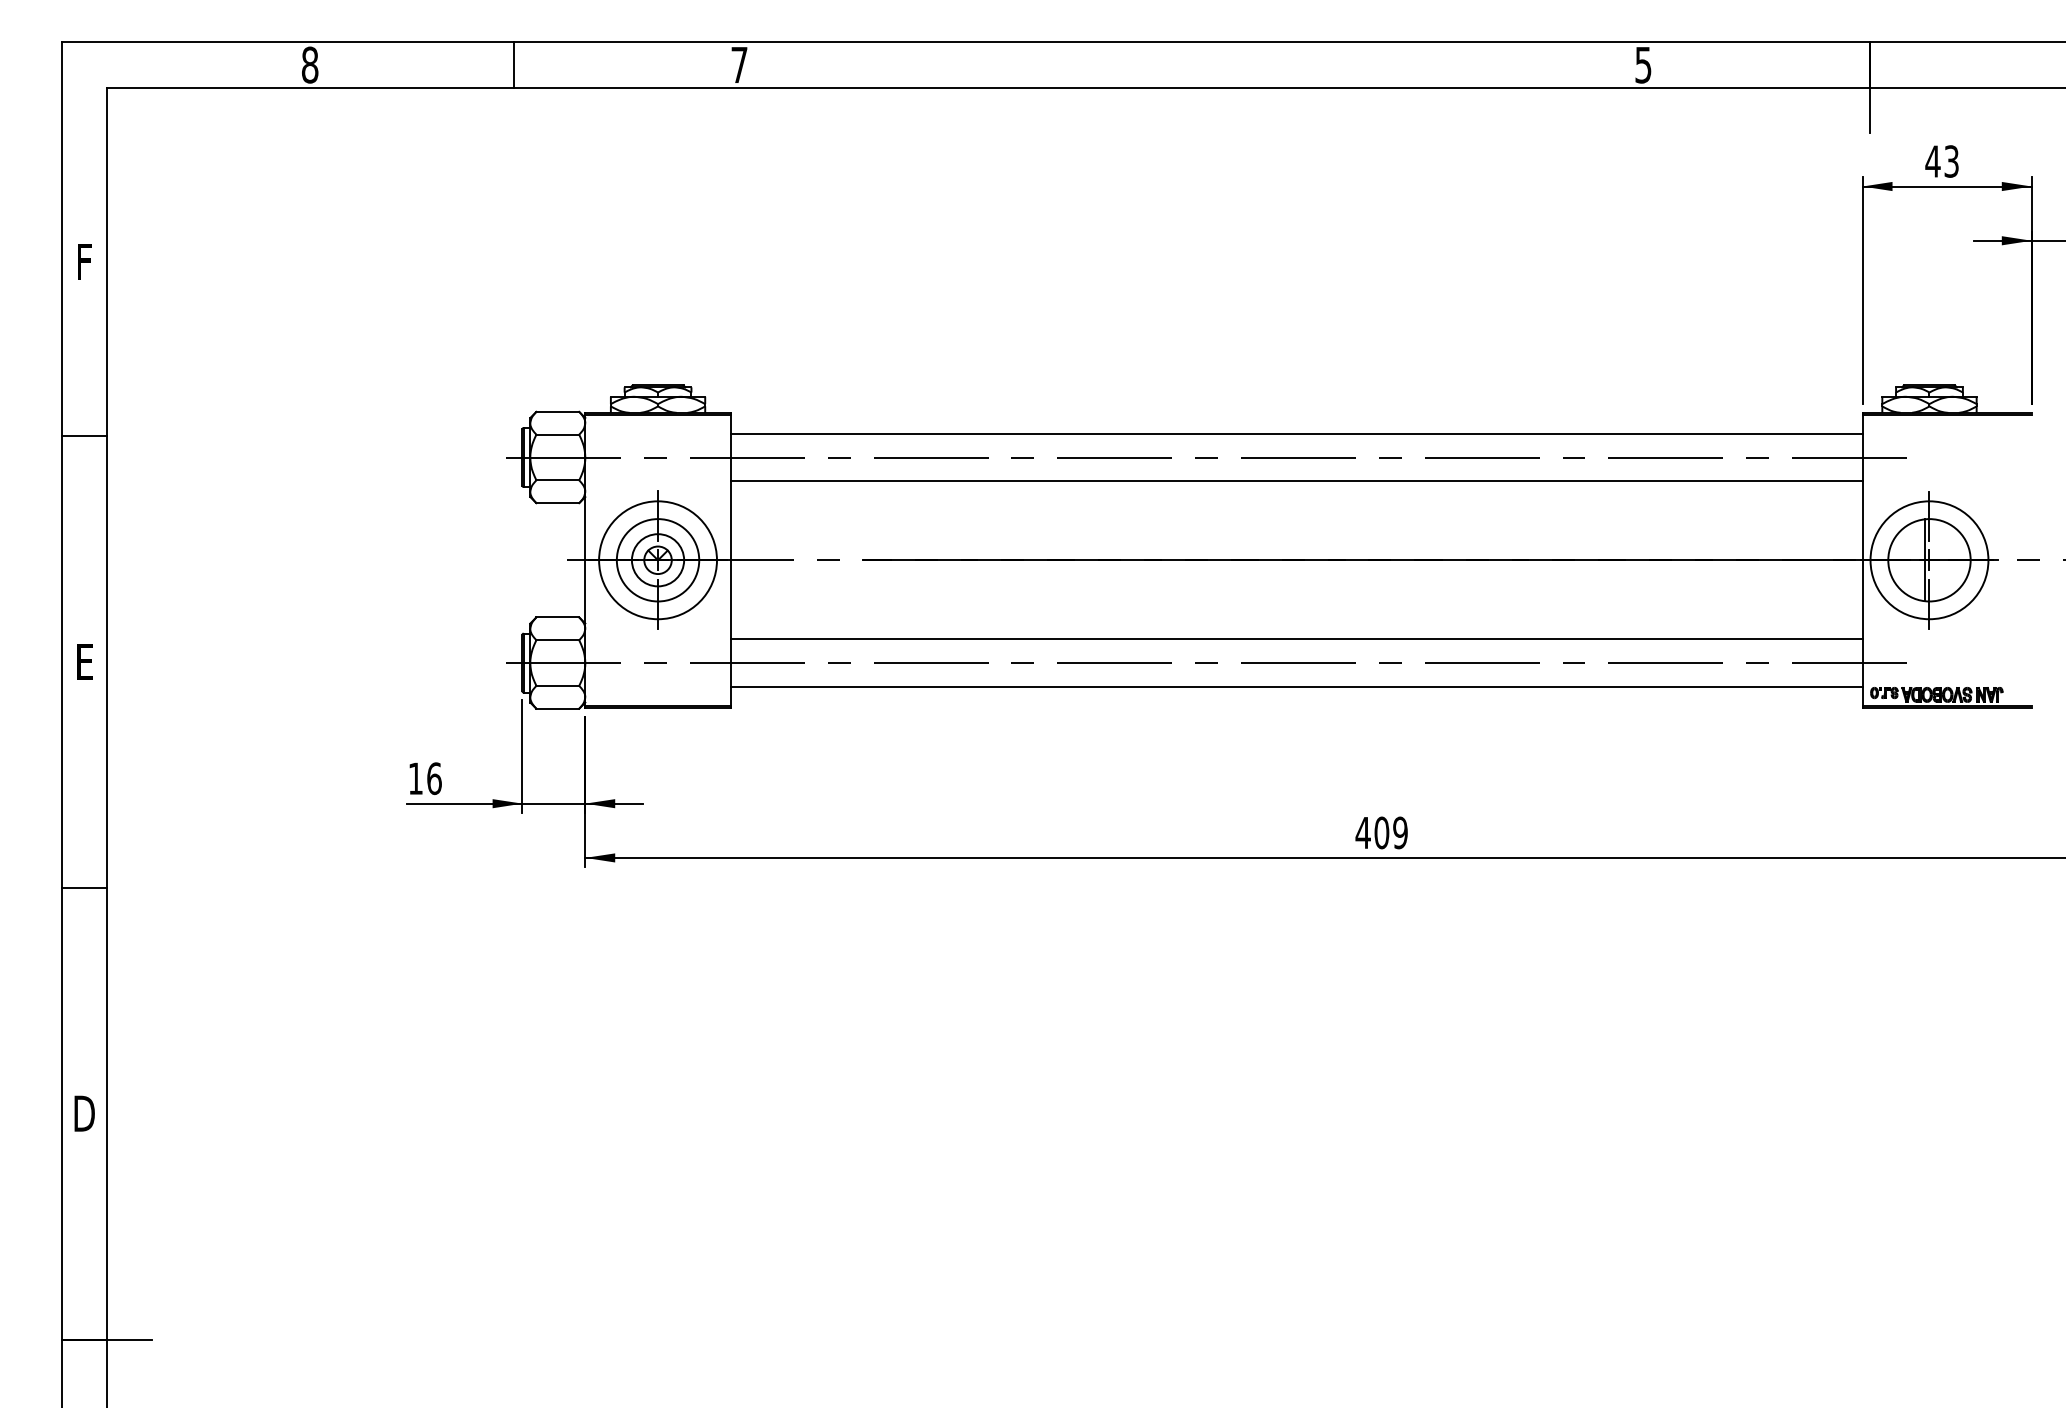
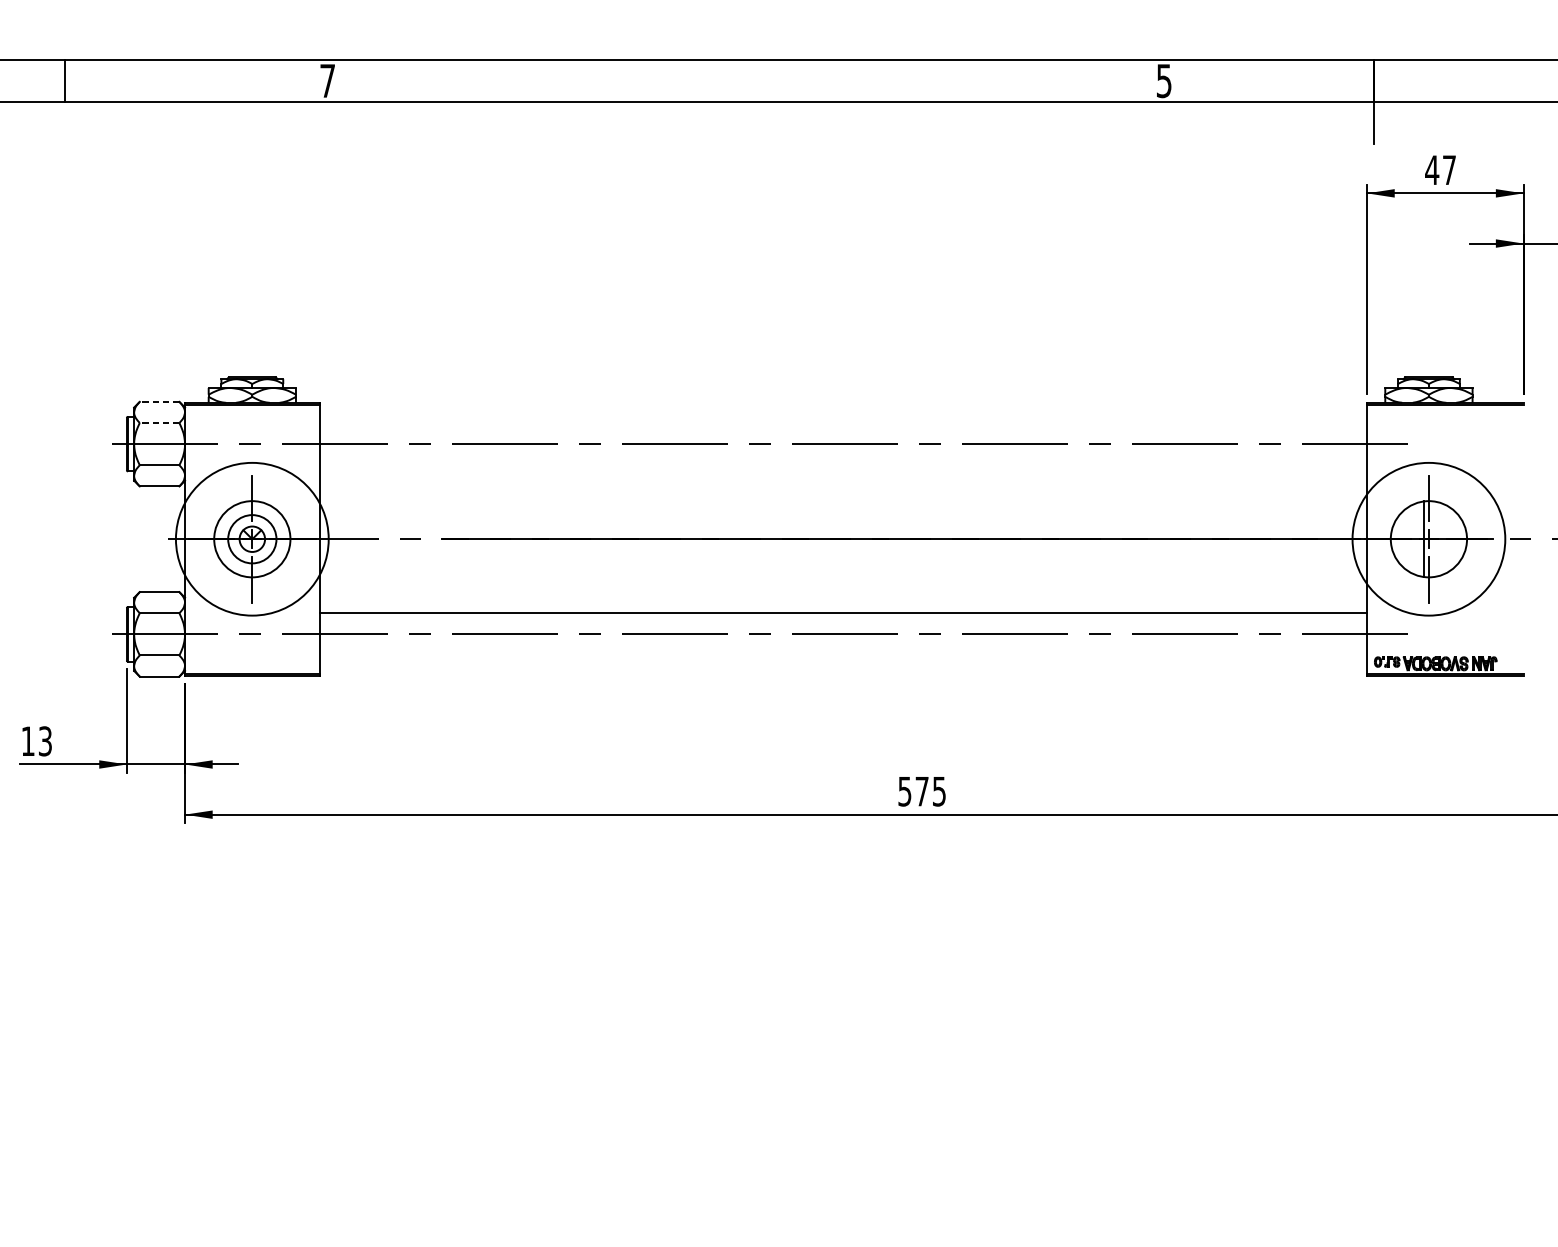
line: (513, 64) -> (64, 80), moved
text: (1951, 161) -> (1449, 170), 43 -> 47
line: (557, 411) -> (159, 401), solid -> dashed
line: (1296, 433) -> (843, 421), removed
line: (557, 434) -> (159, 422), solid -> dashed
line: (1296, 481) -> (843, 466), removed
circle: (658, 560) -> (252, 539), size x1.4
circle: (1929, 560) -> (1428, 539), size x1.4
line: (1296, 686) -> (843, 656), removed
text: (434, 778) -> (45, 741), 16 -> 13
text: (1381, 832) -> (921, 791), 409 -> 575

